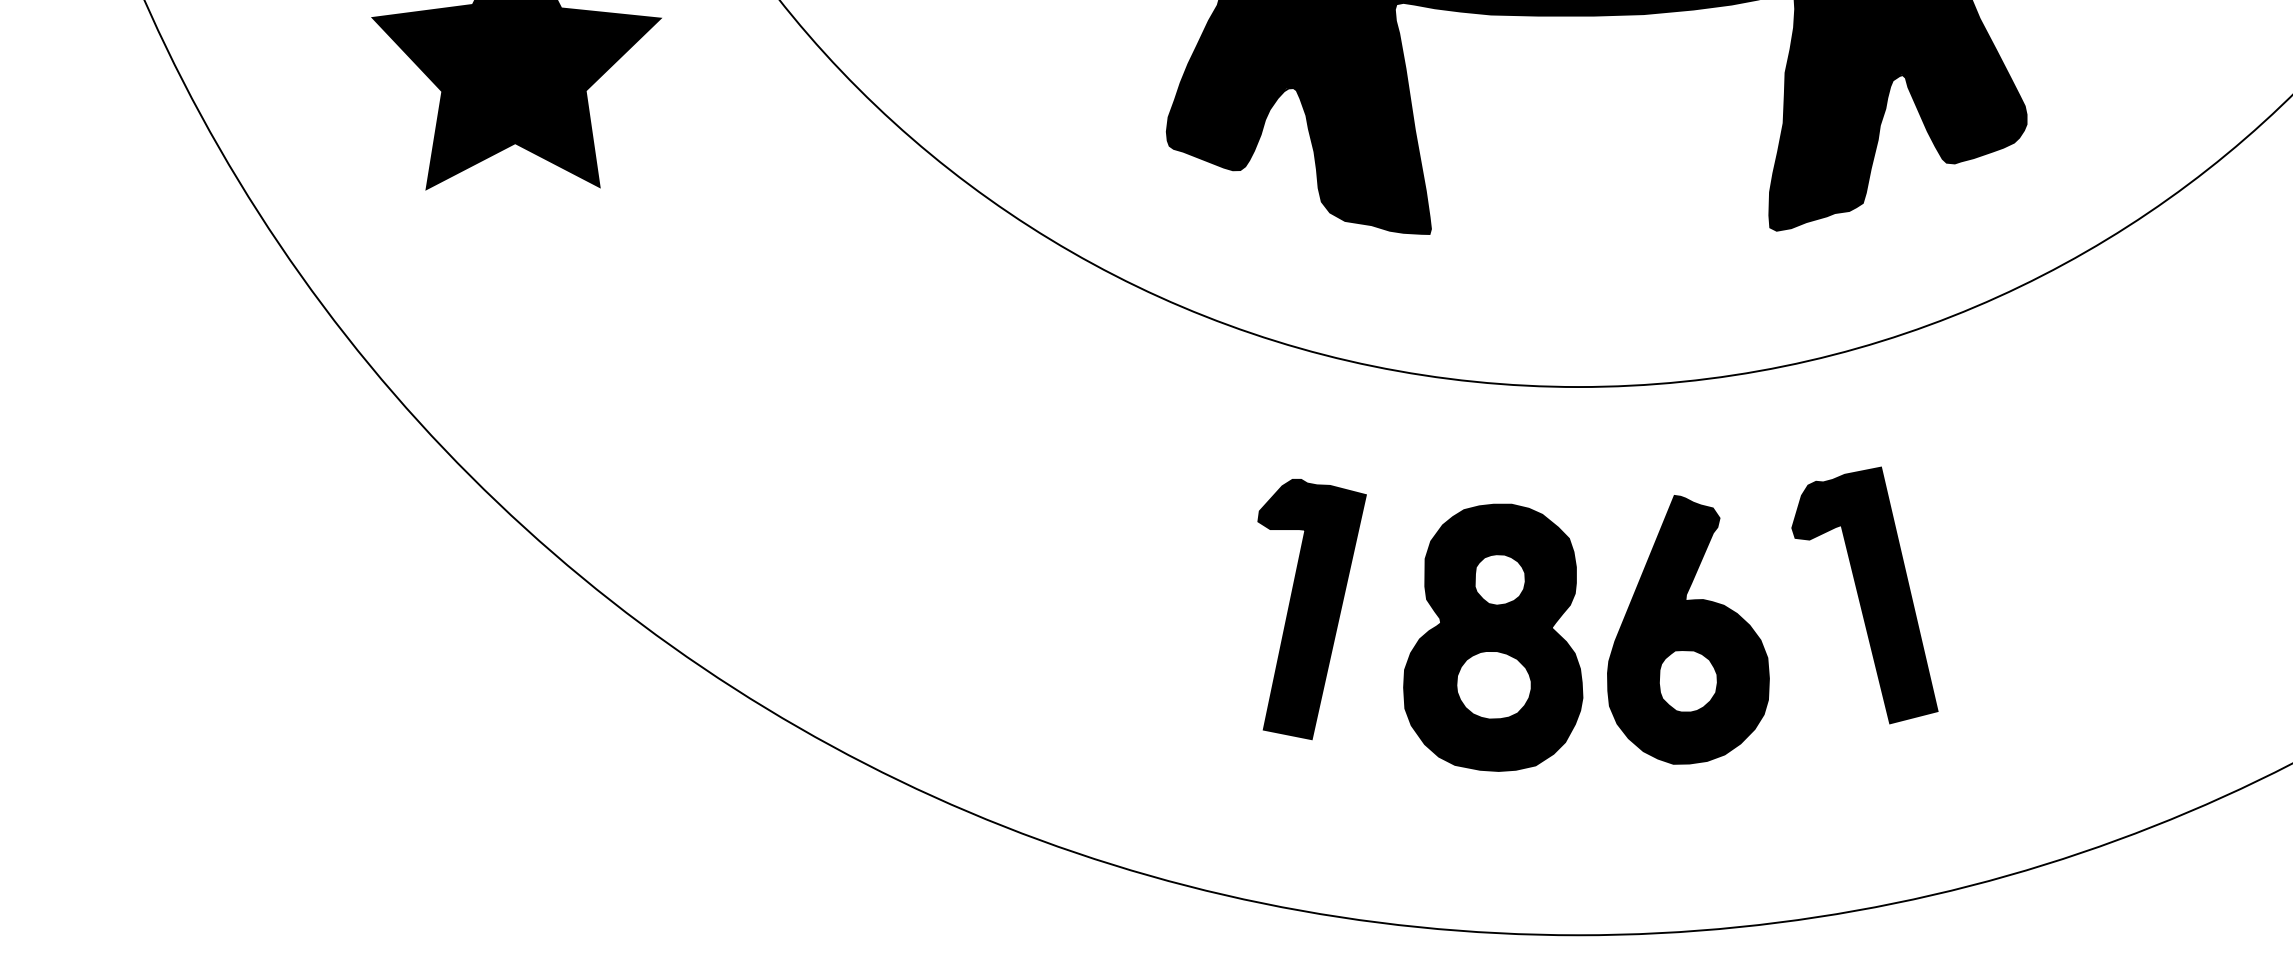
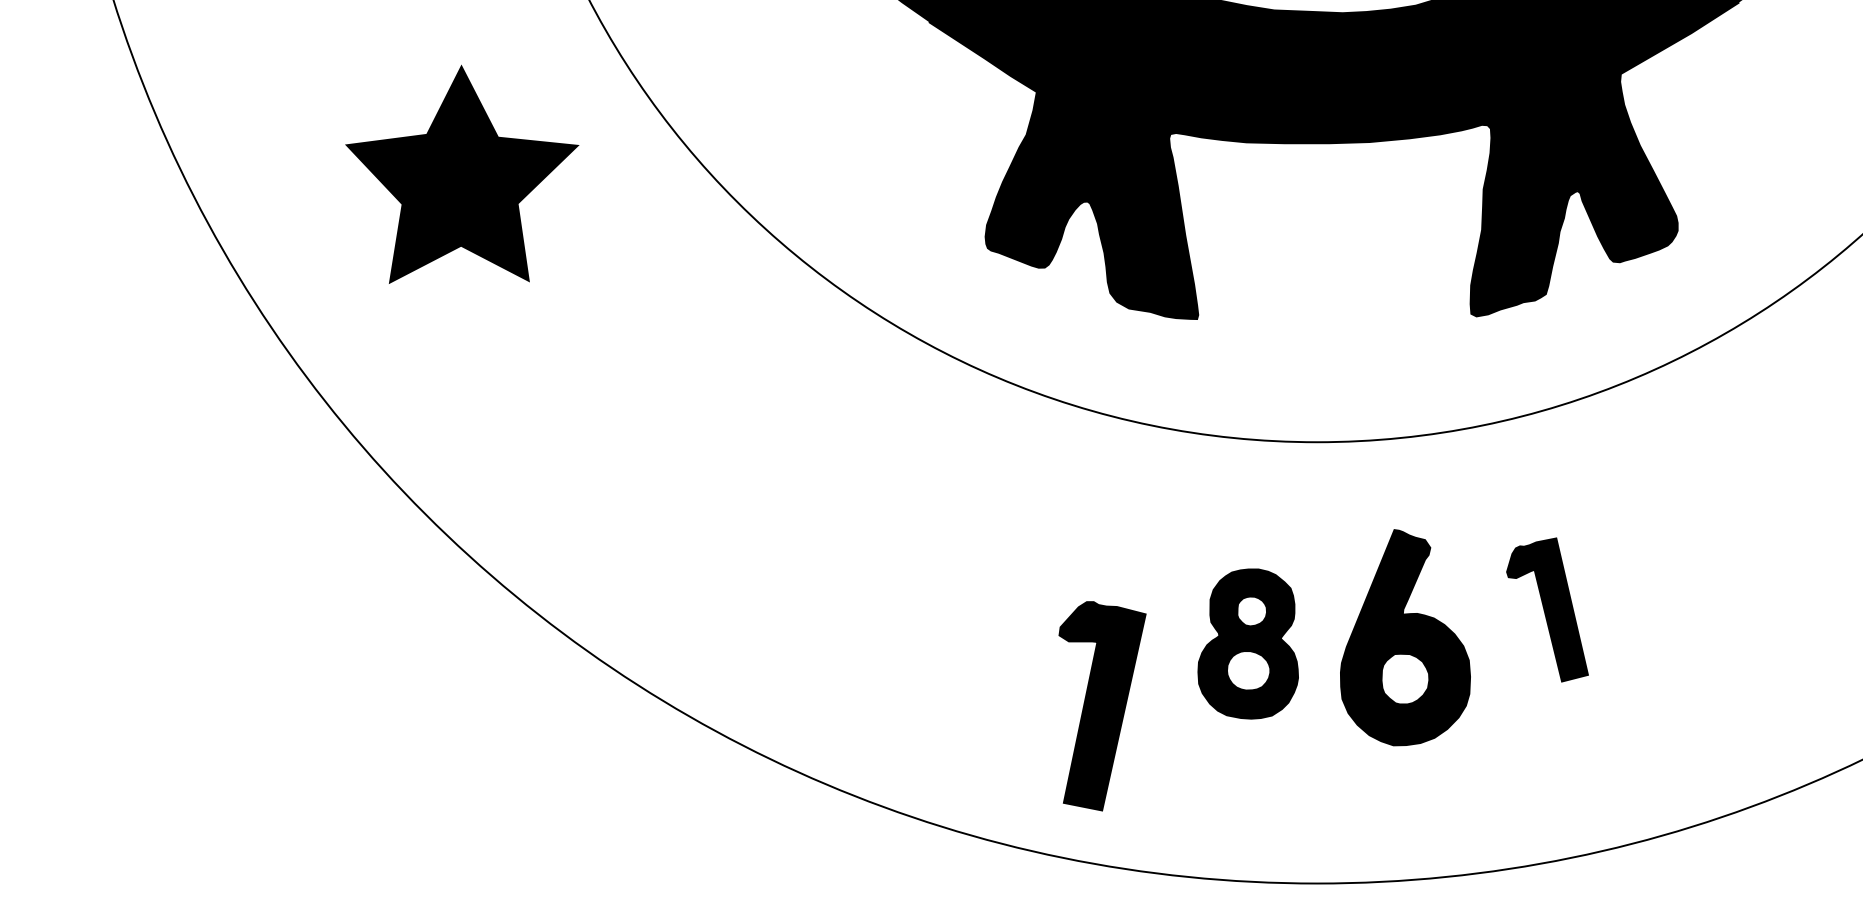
part: (1864, 594) -> (1547, 609), size x0.7
part: (1312, 609) -> (1102, 706), moved
part: (1492, 637) -> (1247, 643), size x0.7

